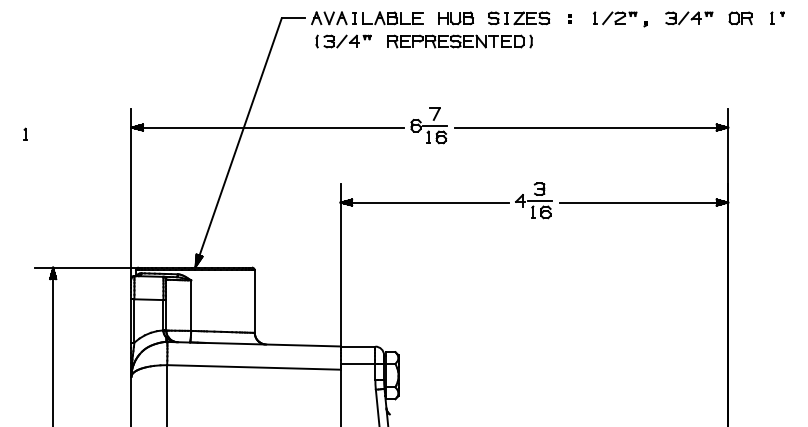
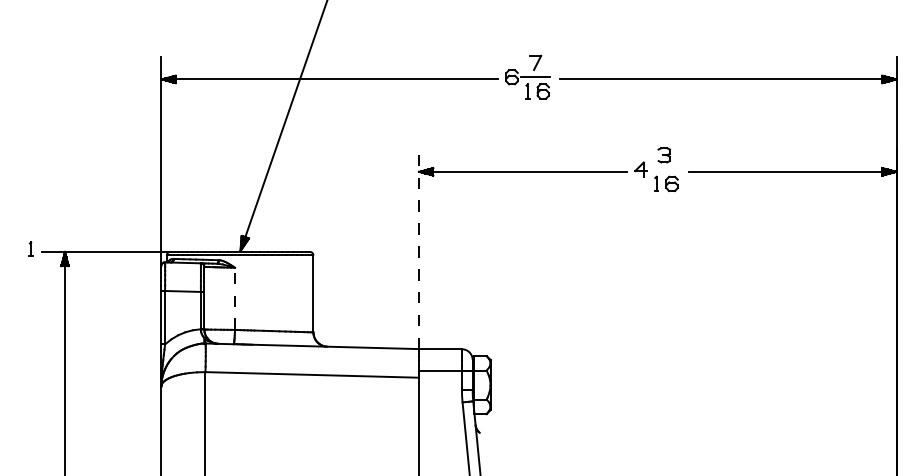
part: (25, 133) -> (30, 248), moved
line: (539, 200) -> (664, 169), removed
line: (340, 264) -> (418, 248), solid -> dashed
line: (191, 305) -> (235, 298), solid -> dashed

